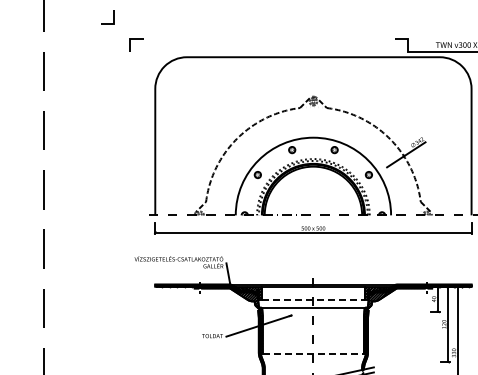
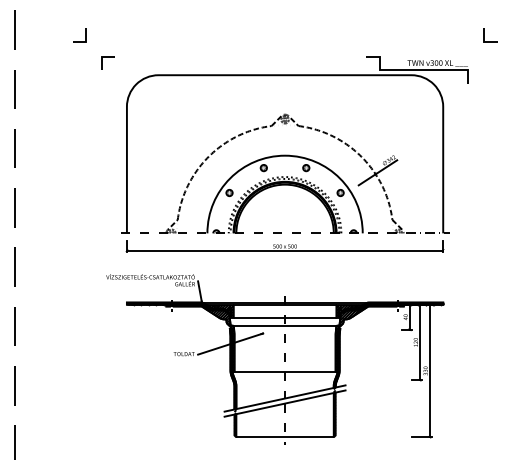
line: (313, 299) -> (285, 317), dashed -> solid
line: (313, 354) -> (285, 372), dashed -> solid

